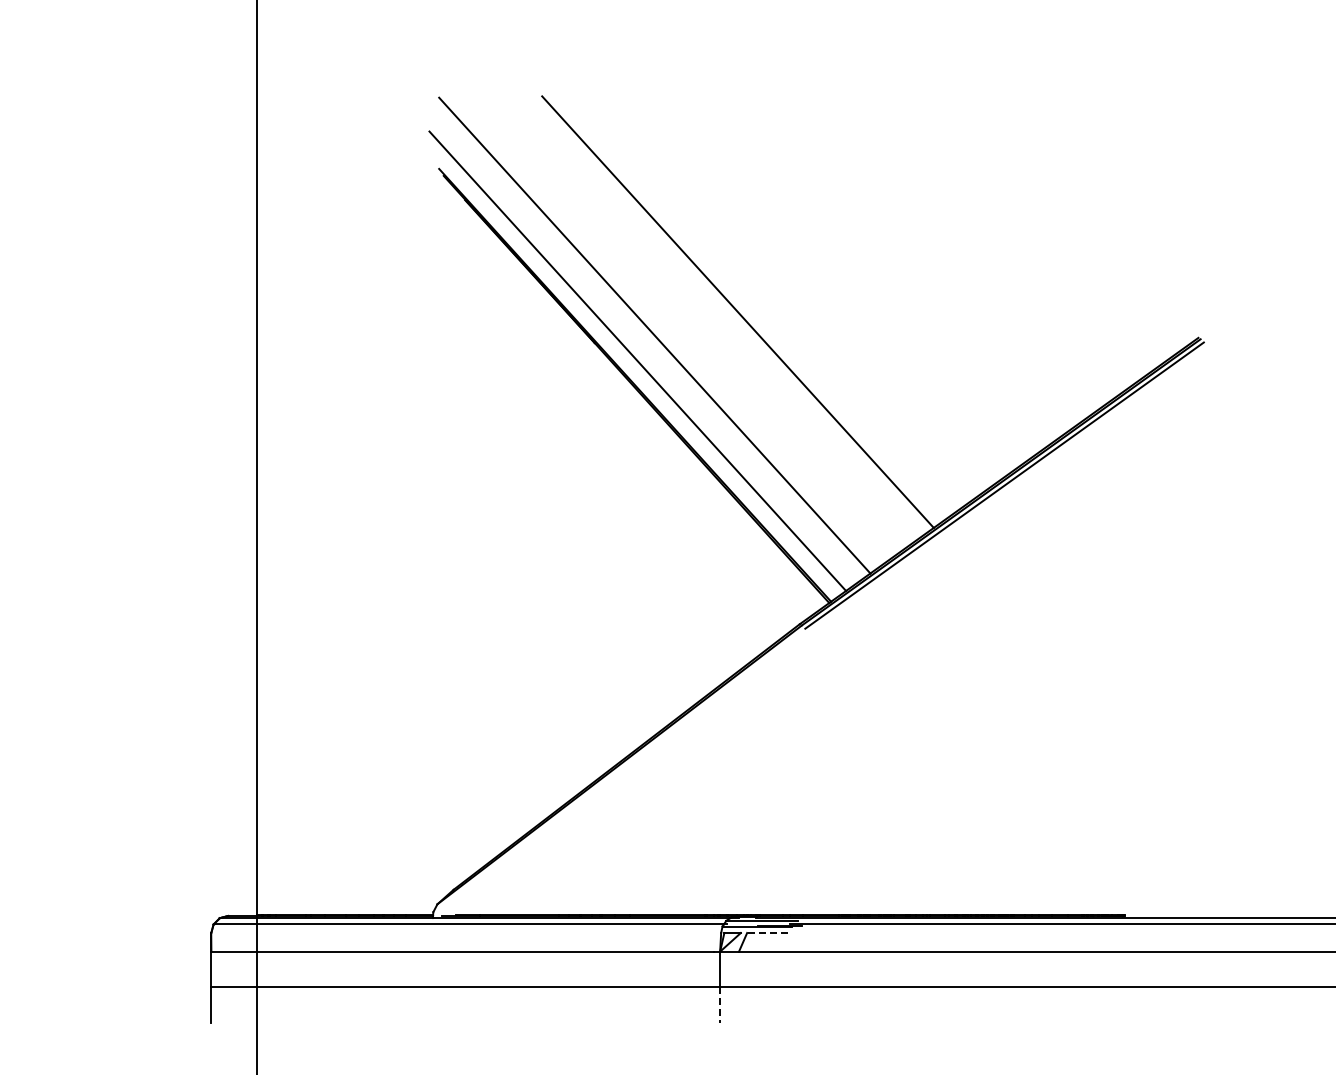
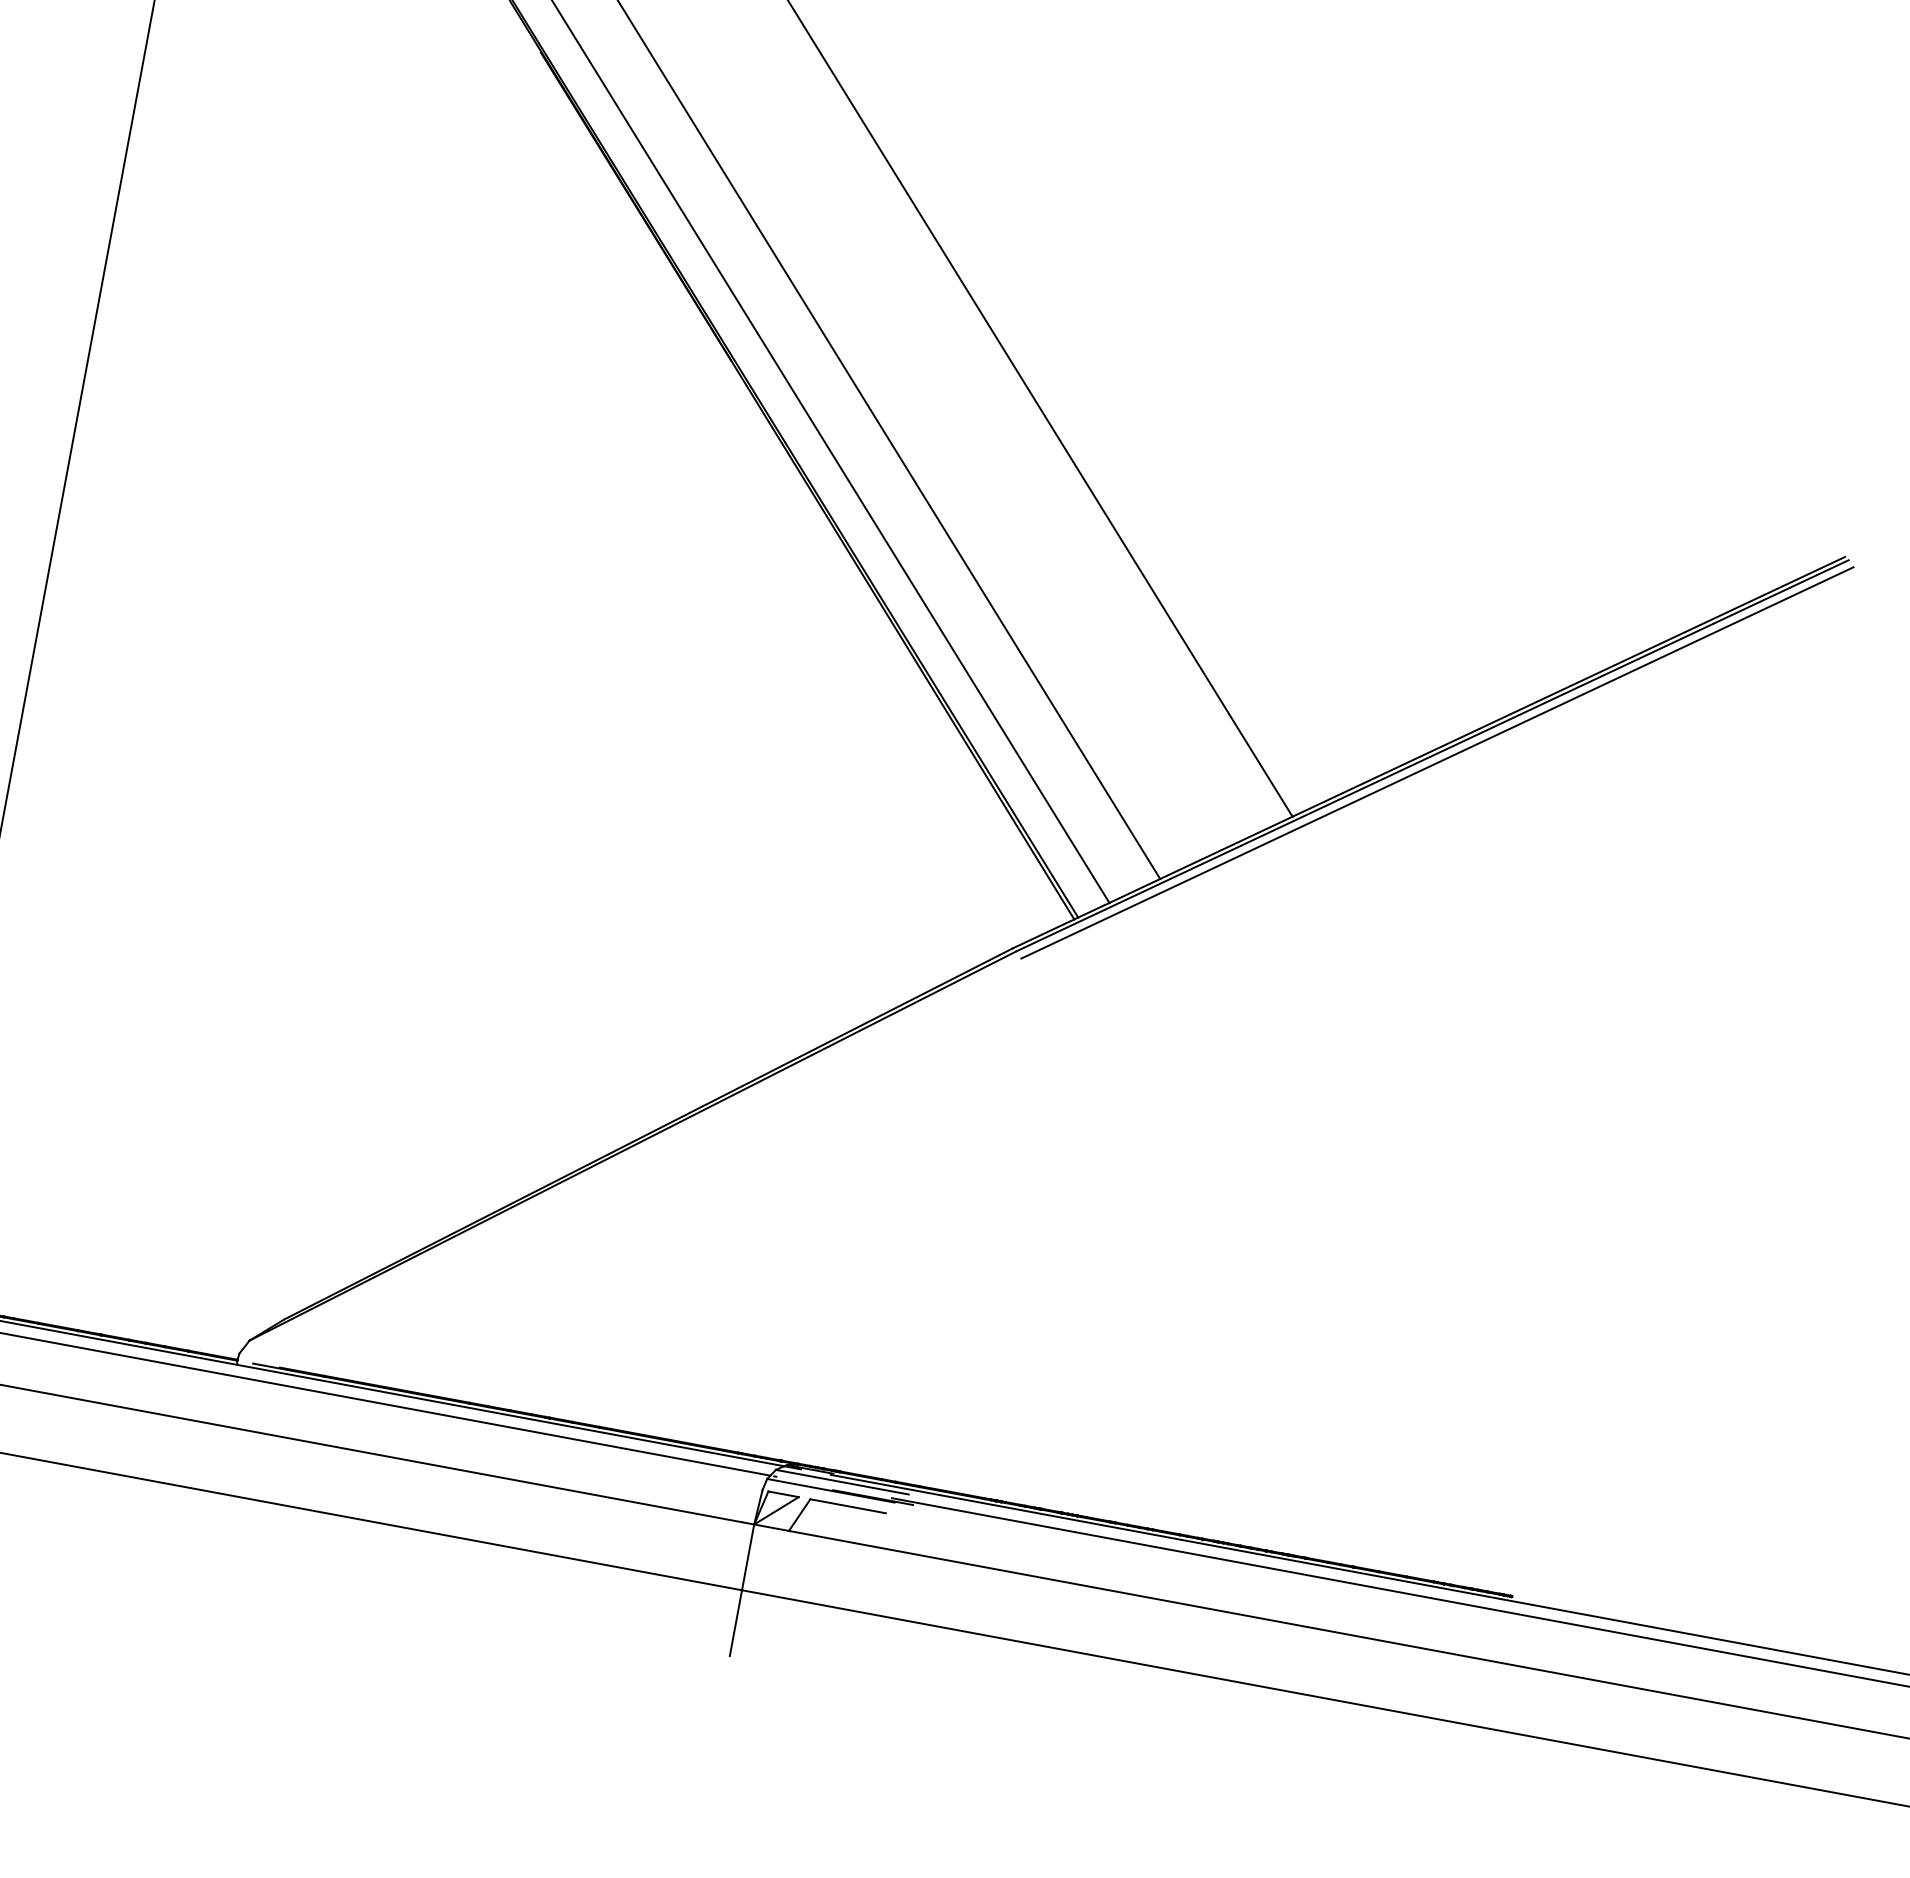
line: (767, 932) -> (848, 1505), dashed -> solid
line: (720, 1005) -> (736, 1623), dashed -> solid

